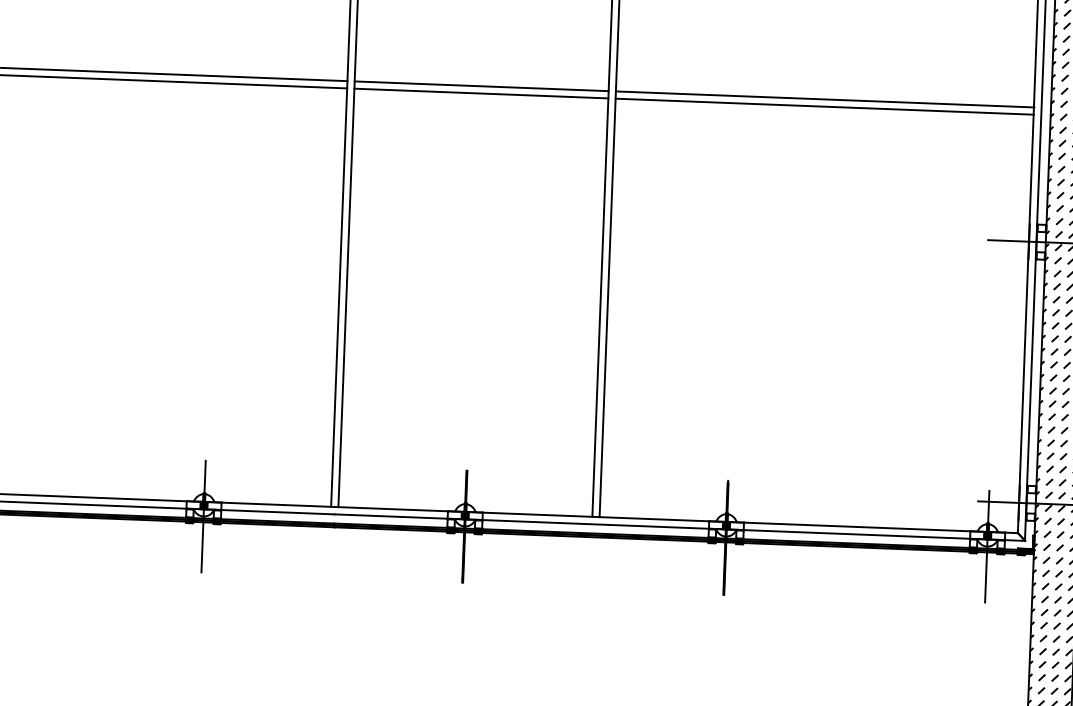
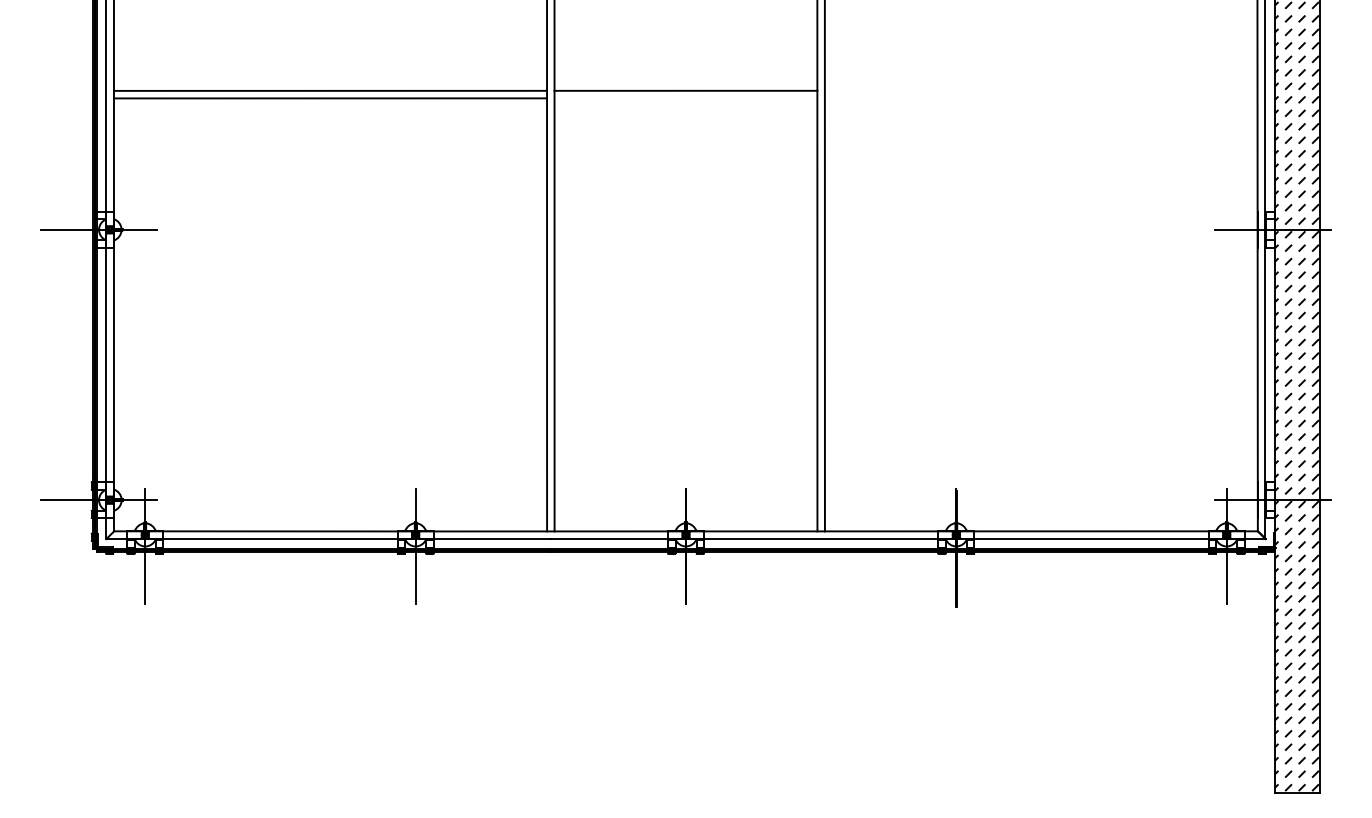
line: (480, 93) -> (685, 98), removed
line: (824, 99) -> (1040, 90), removed
line: (823, 106) -> (1040, 98), removed

